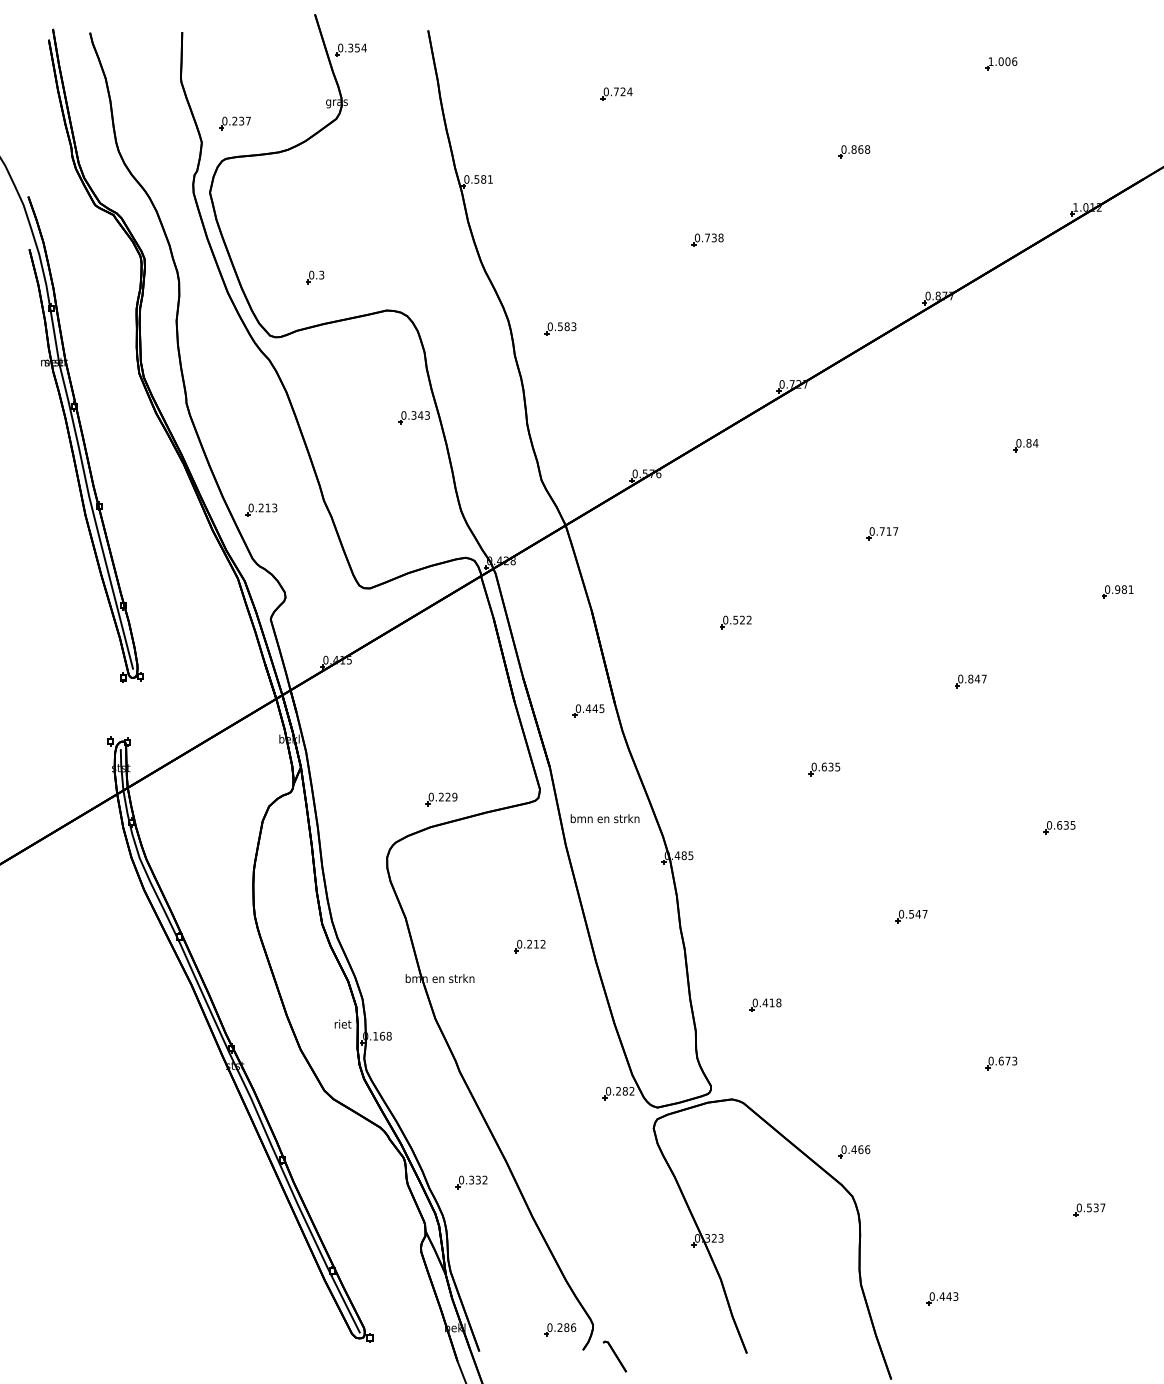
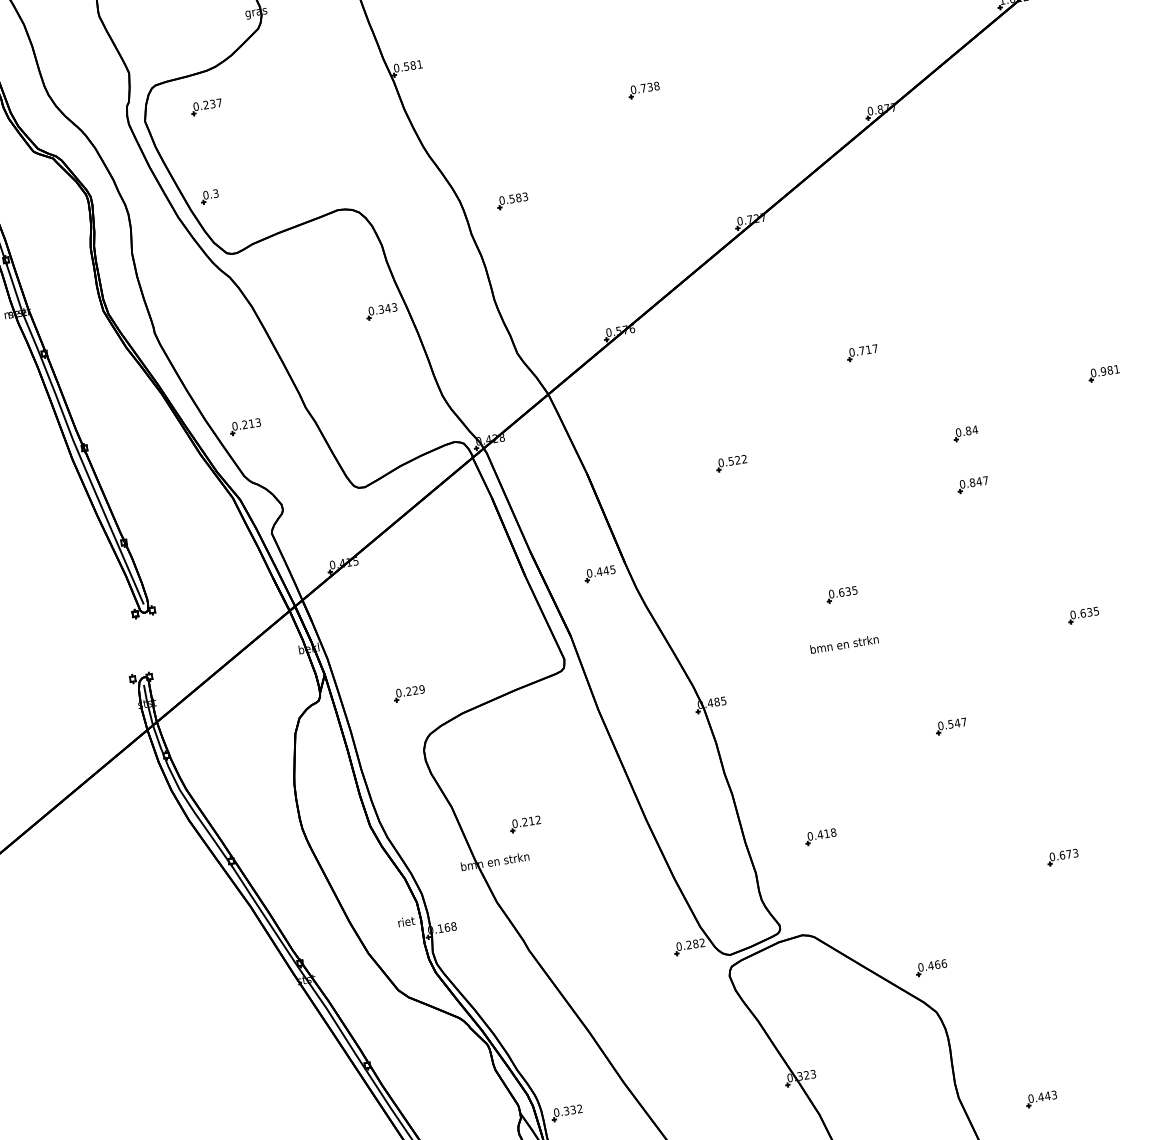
part: (234, 123) -> (206, 107), moved
part: (315, 277) -> (210, 196), moved
part: (1025, 445) -> (965, 433), moved
part: (441, 799) -> (409, 693), moved
text: (604, 818) -> (843, 644), moved
part: (529, 946) -> (525, 824), moved
part: (471, 1182) -> (566, 1113), moved

